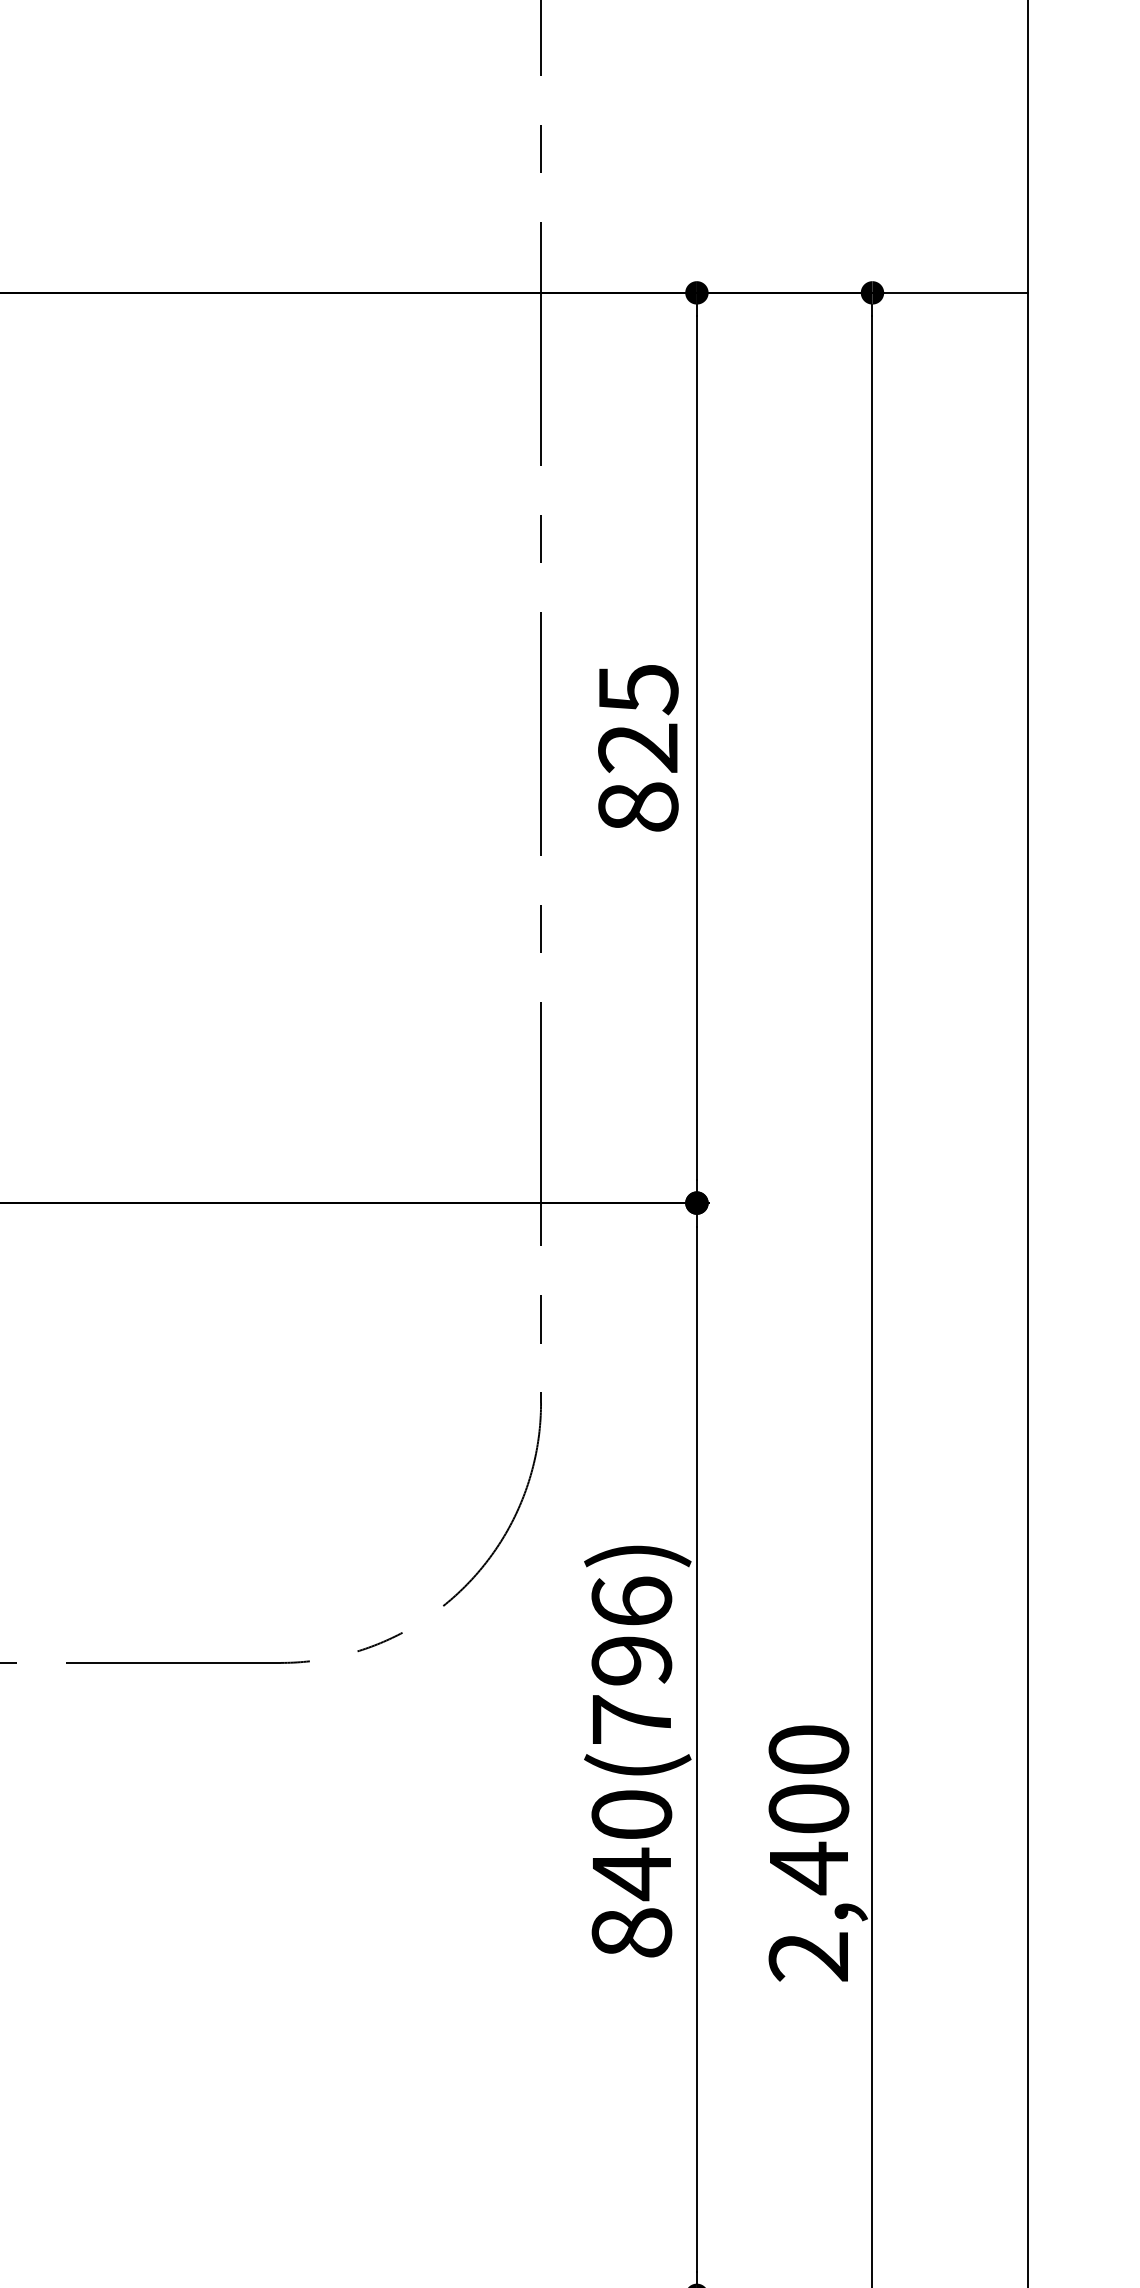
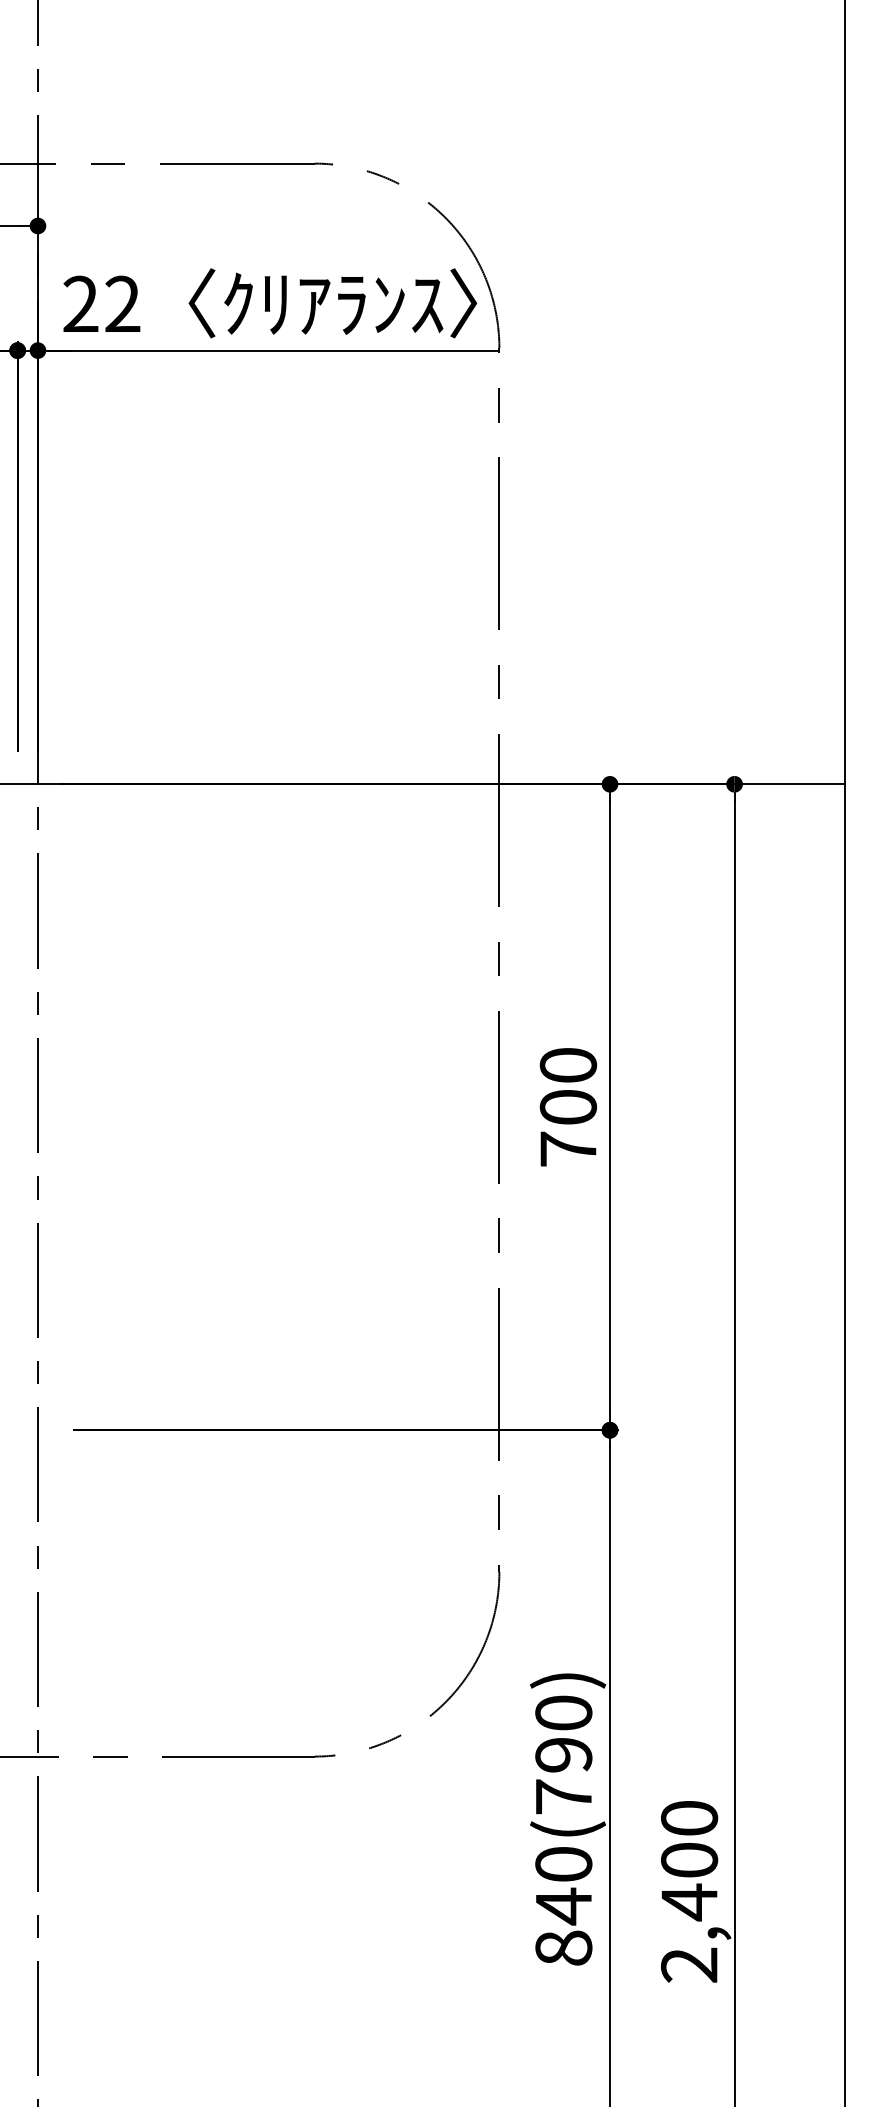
text: (638, 748) -> (568, 1107), 825 -> 700
text: (631, 1600) -> (563, 1712), 840(796) -> 840(790)

